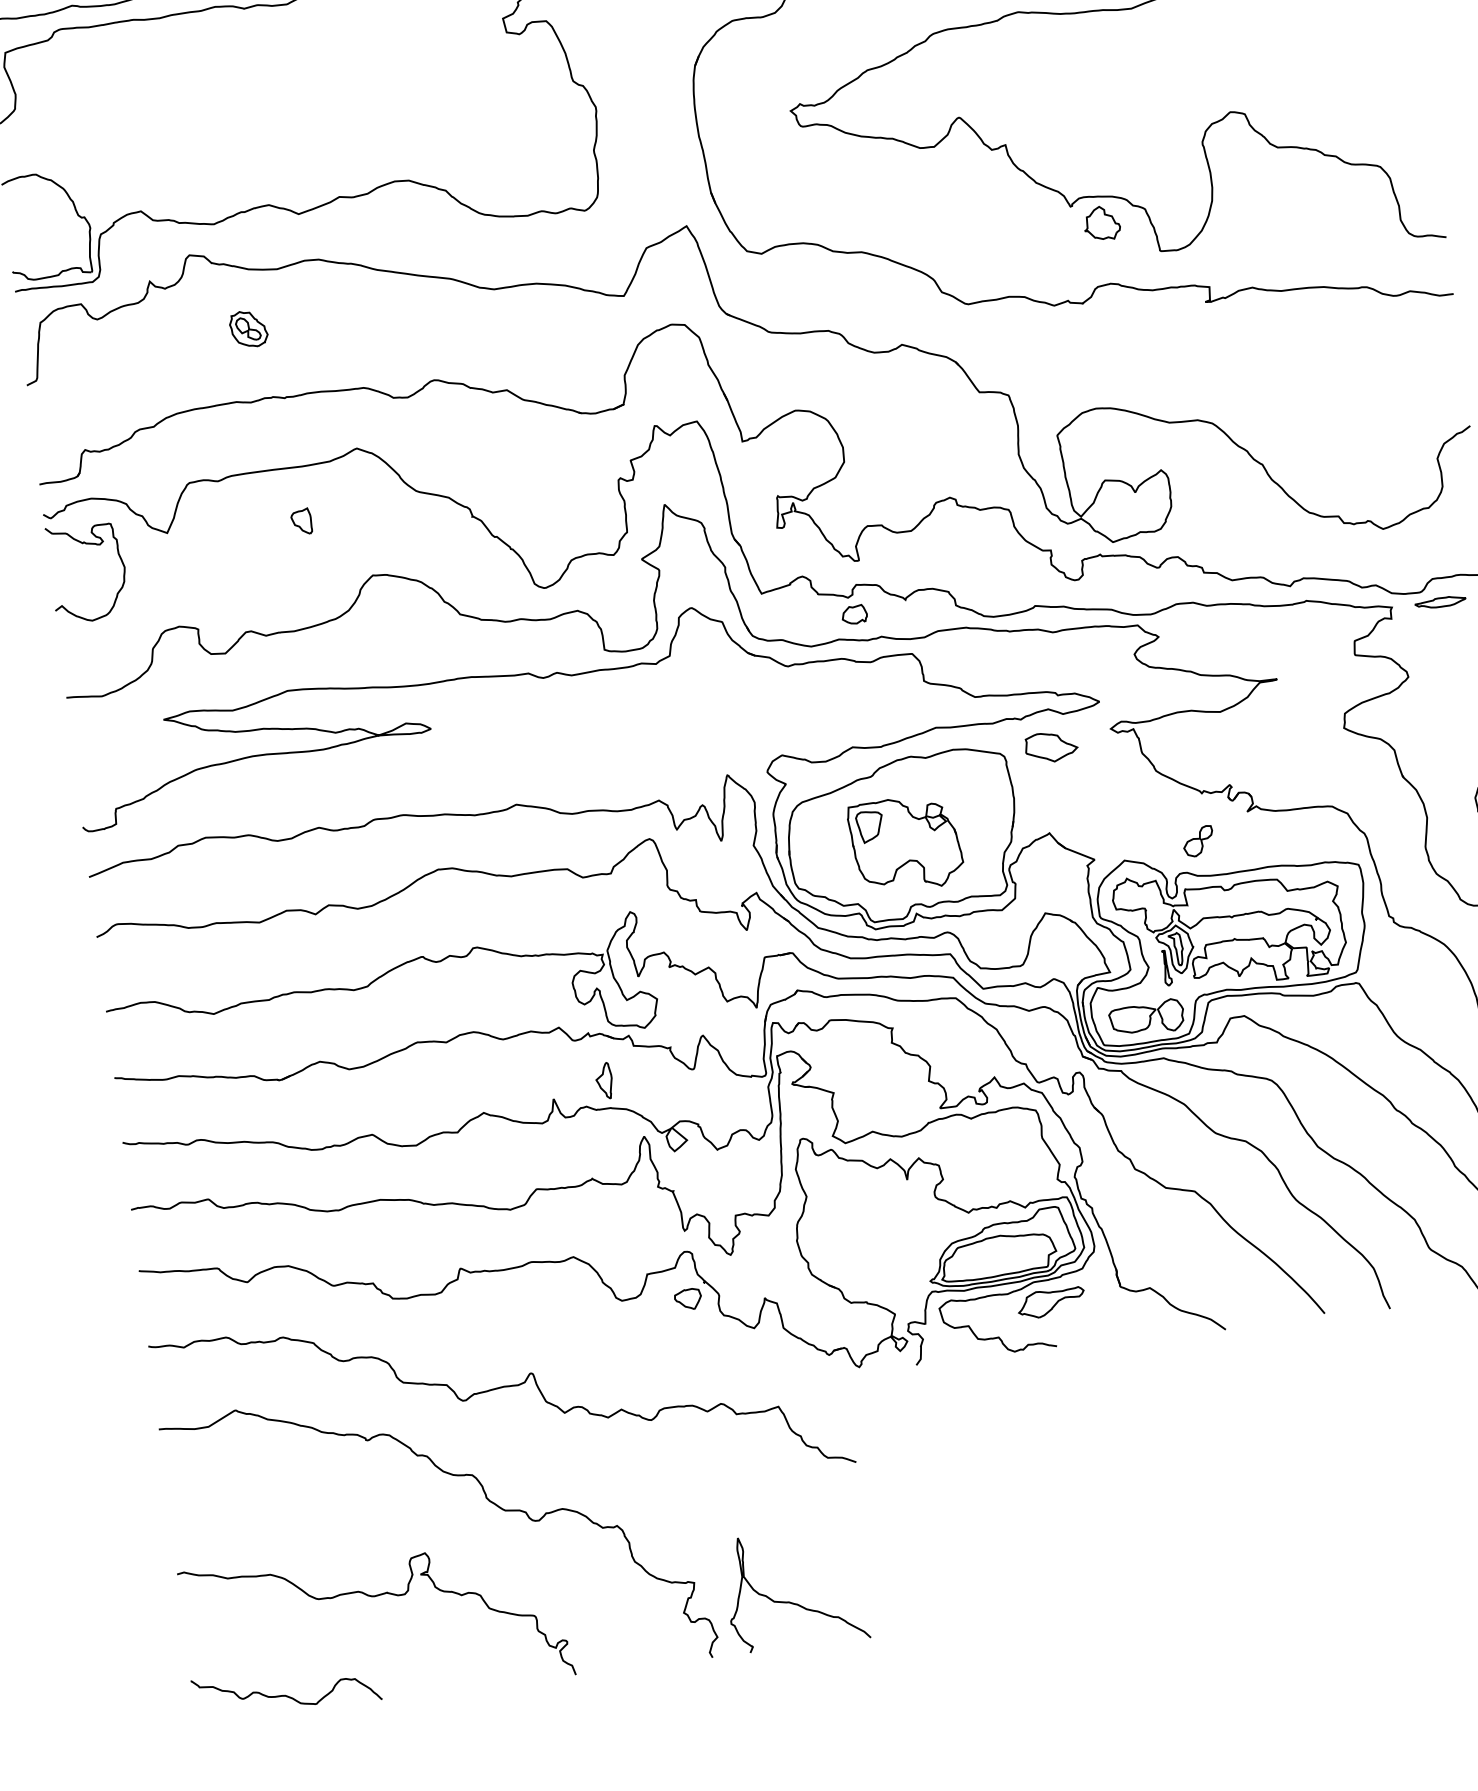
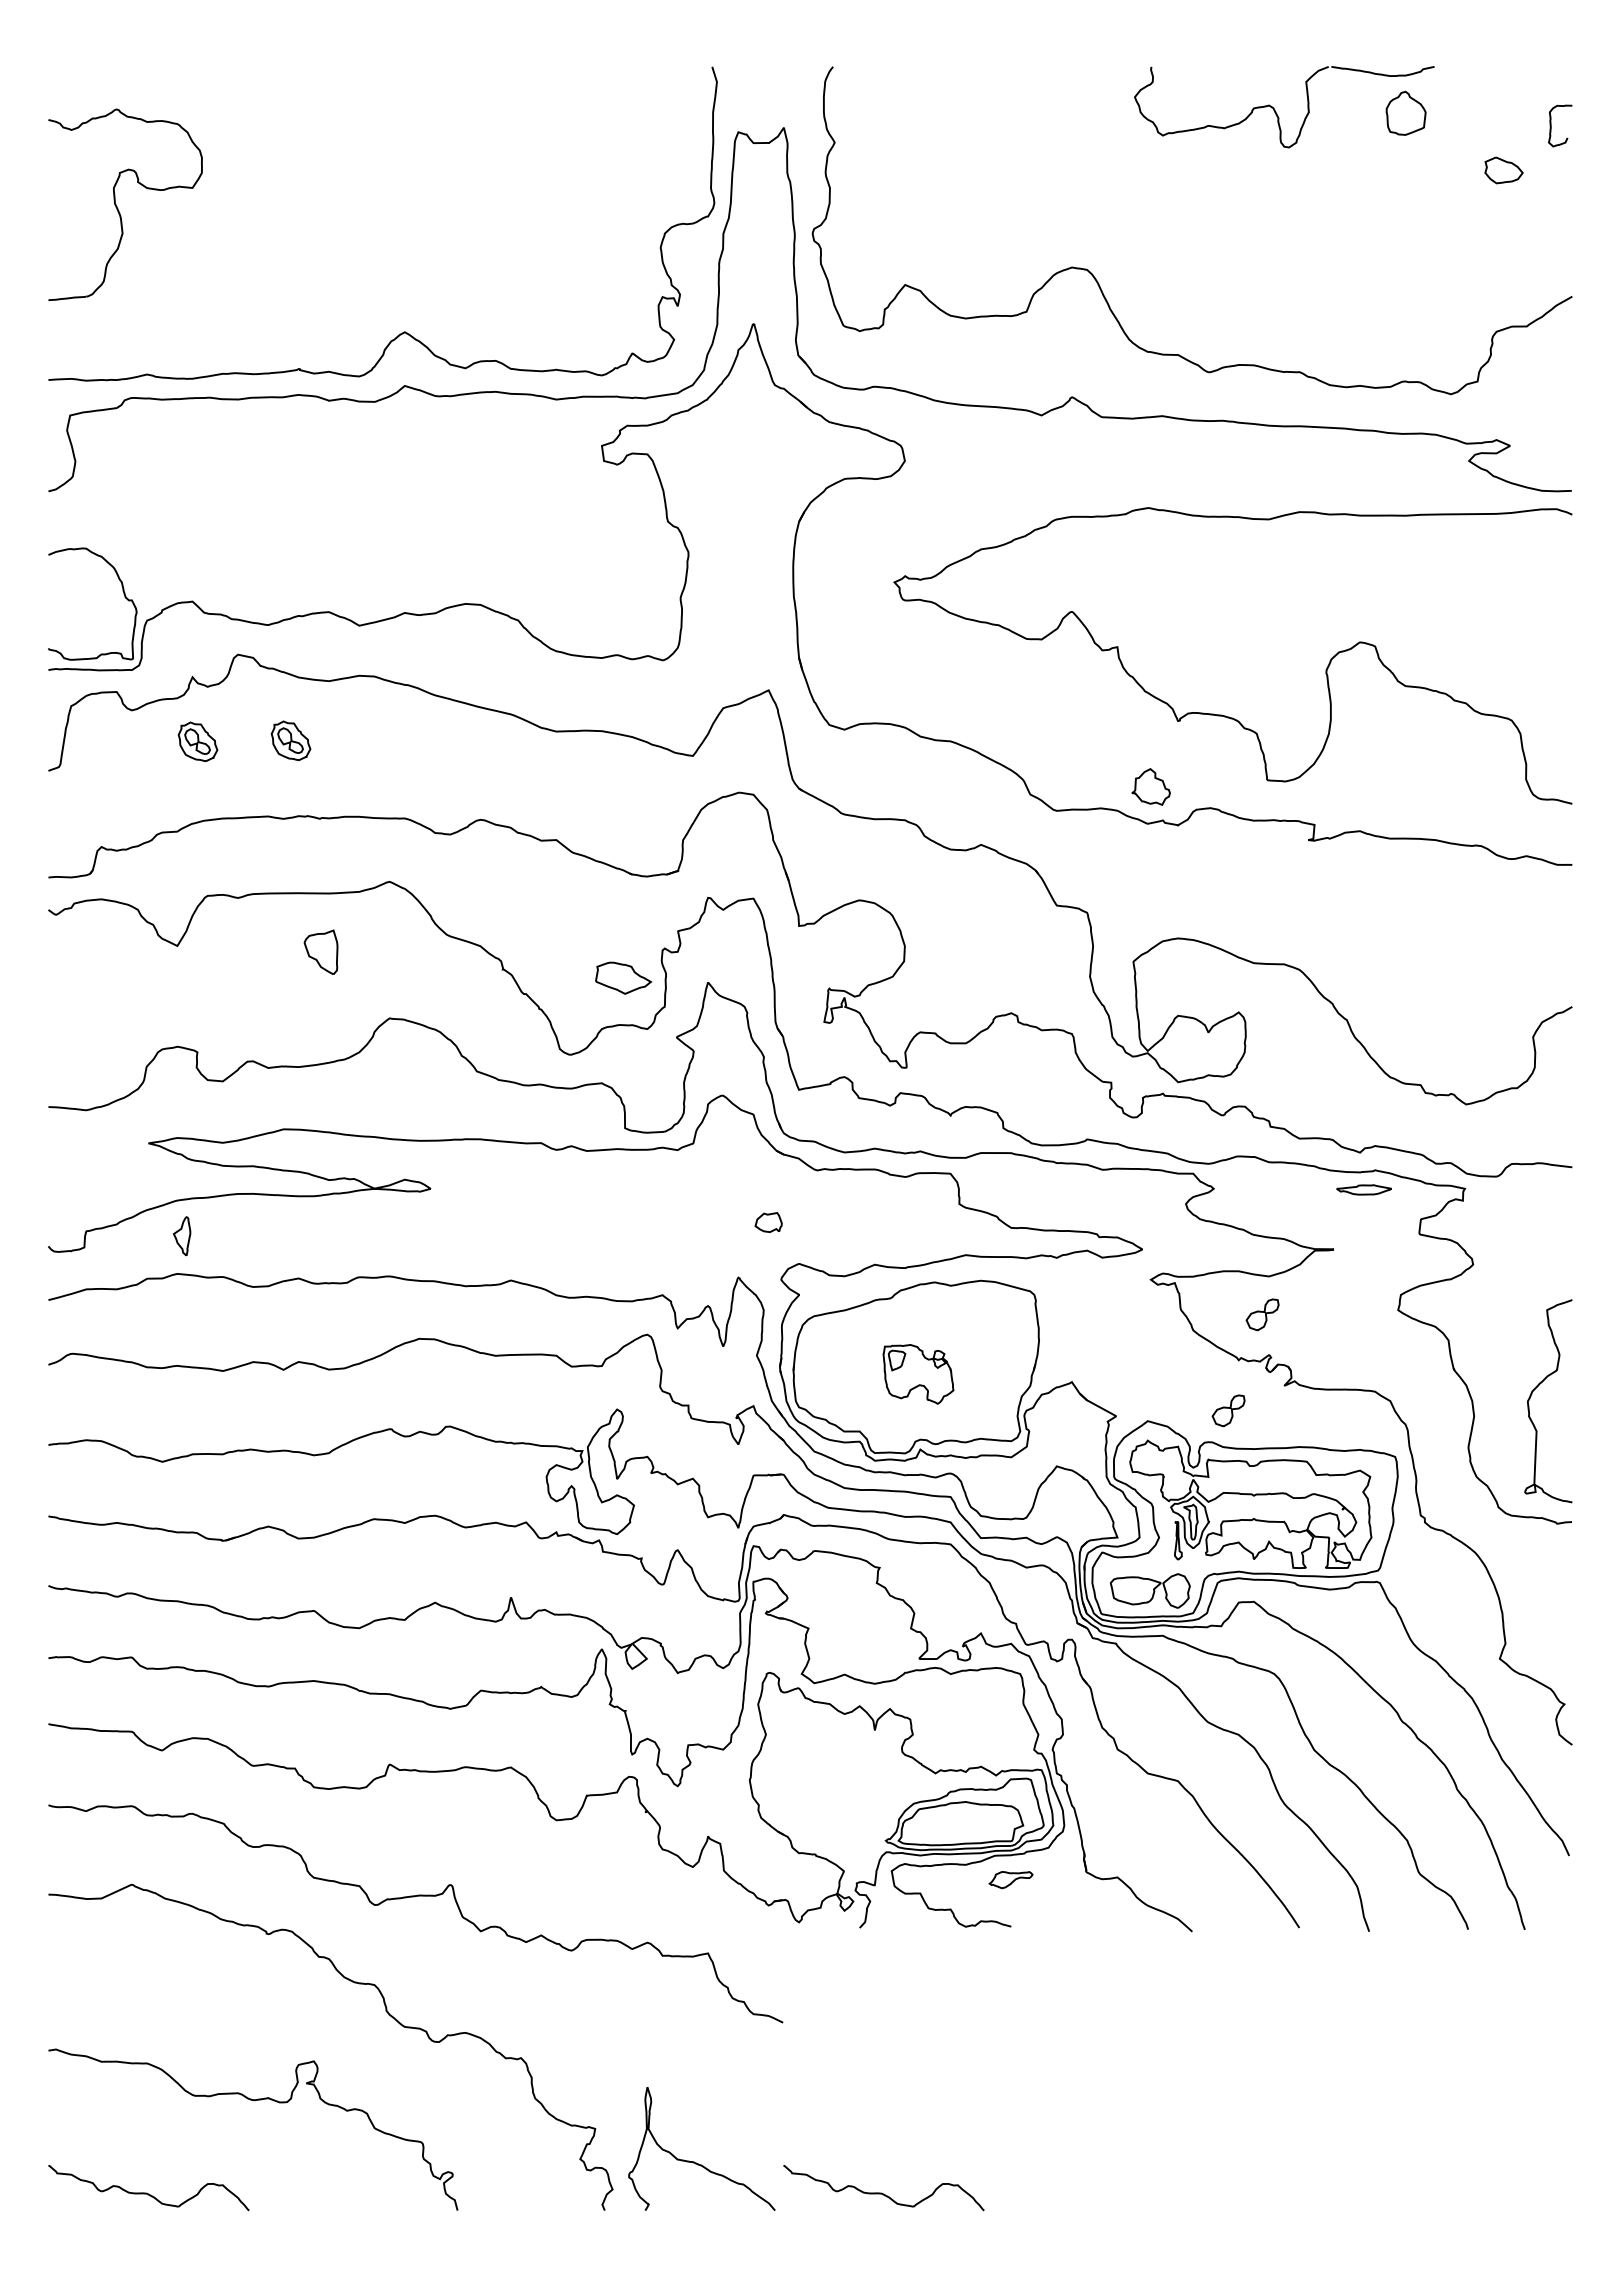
part: (1101, 223) -> (1150, 786), moved
part: (161, 340) -> (197, 741), added
part: (301, 521) -> (321, 951), size x1.6
curve: (86, 544) -> (90, 947), removed
part: (1439, 602) -> (1363, 1189), moved
part: (854, 614) -> (768, 1222), moved
part: (1051, 746) -> (623, 977), moved
part: (1218, 748) -> (1262, 1314), added
part: (906, 844) -> (918, 1374), size x0.6
part: (603, 1080) -> (181, 1235), moved
part: (687, 1299) -> (626, 1827), removed
part: (1050, 1302) -> (1010, 1879), size x0.6
curve: (967, 1608) -> (881, 2192), added

